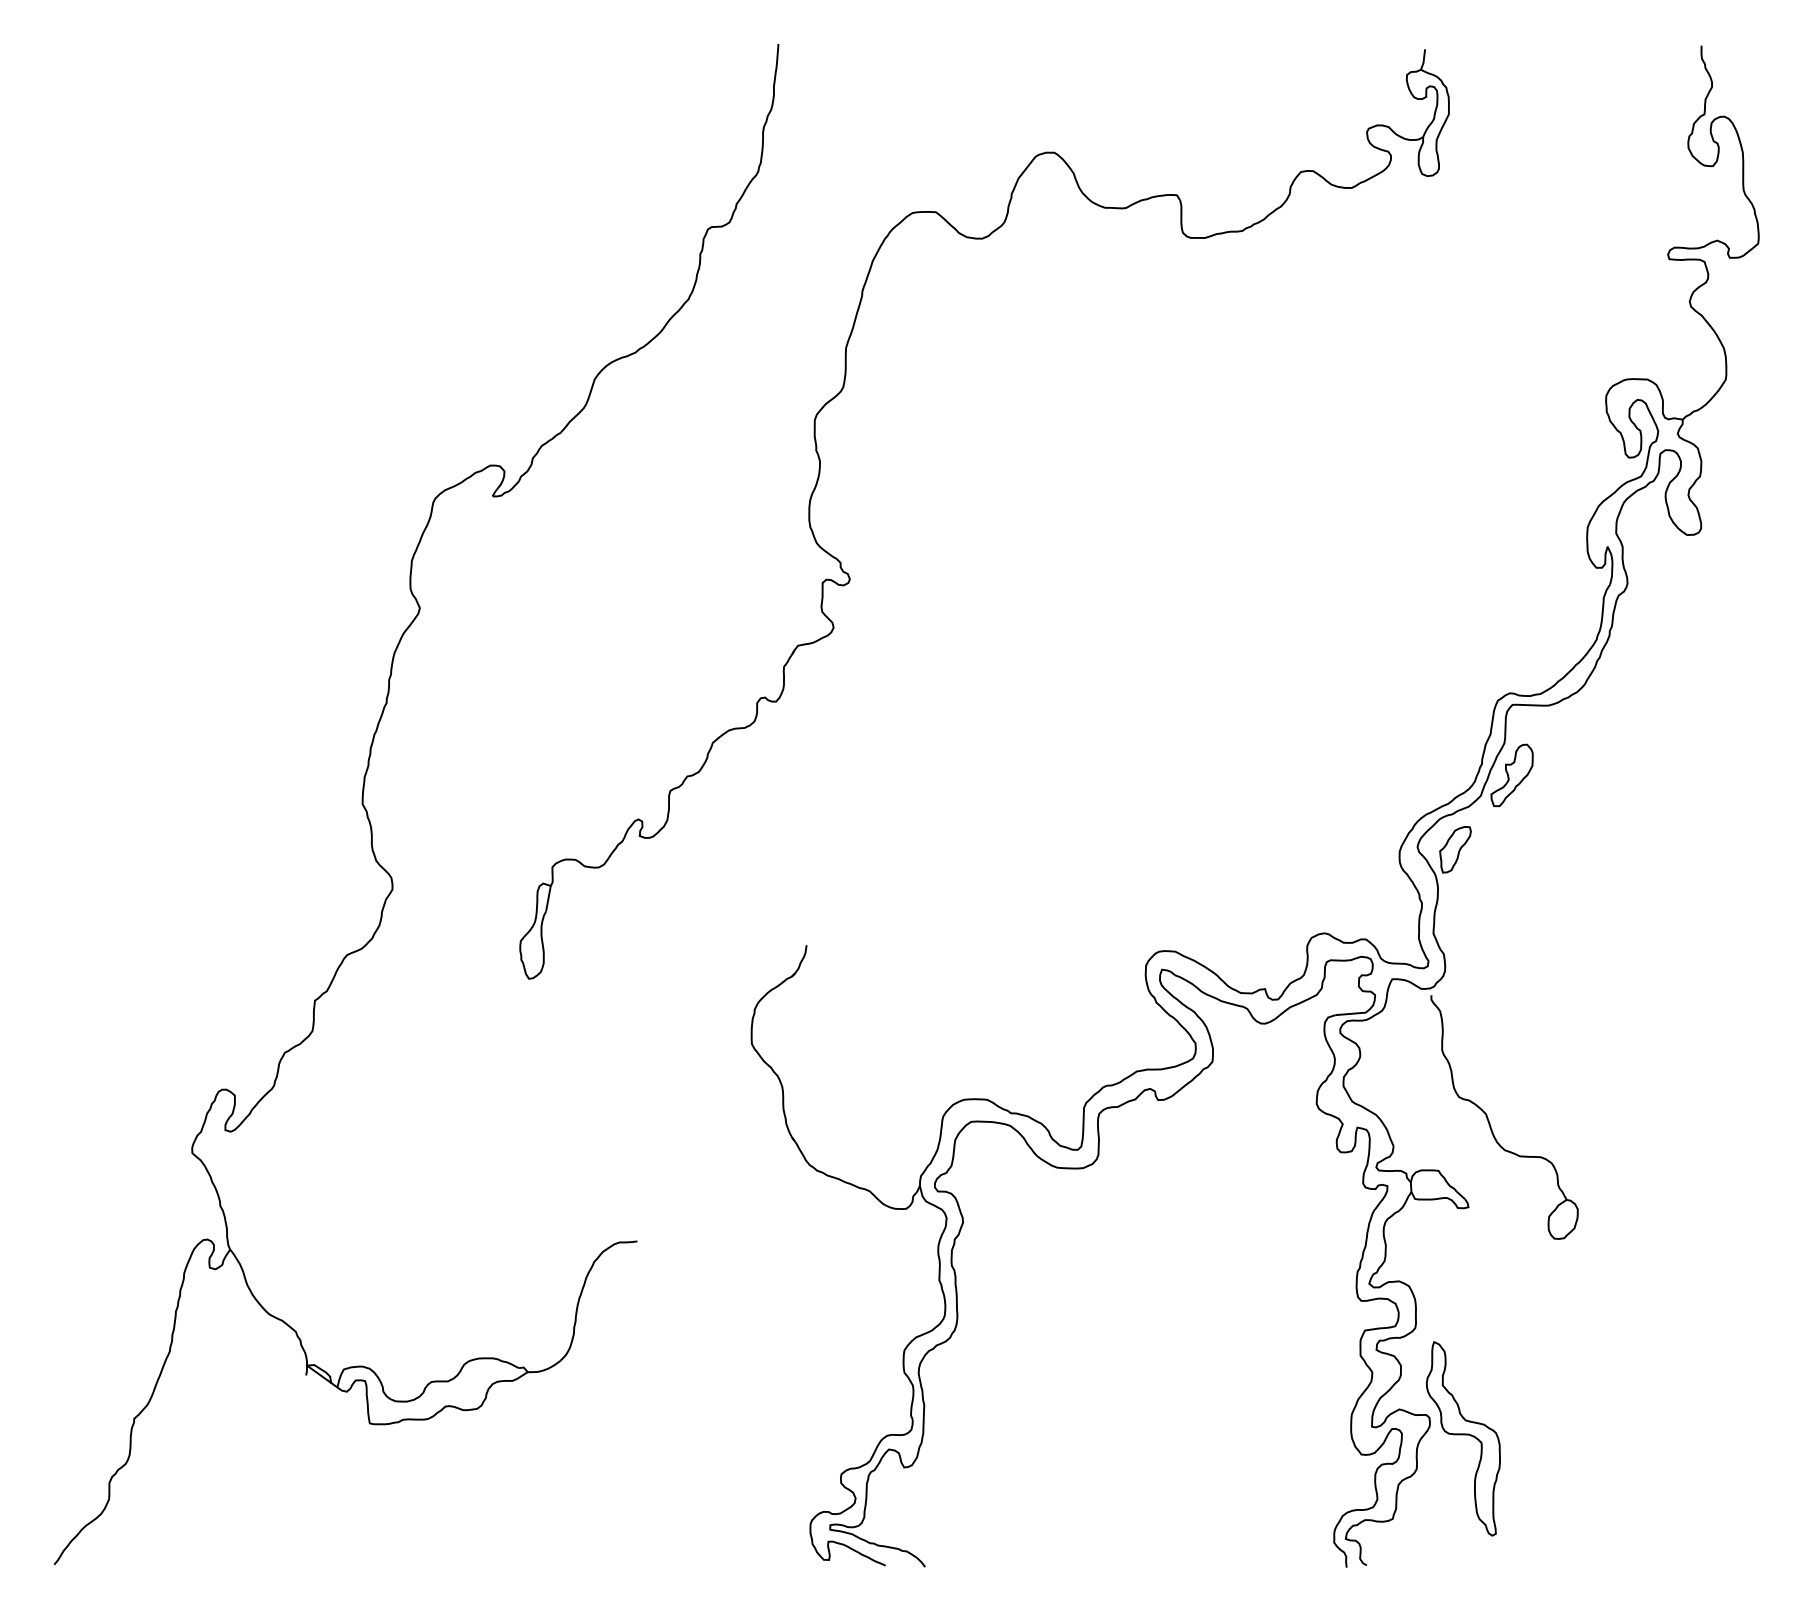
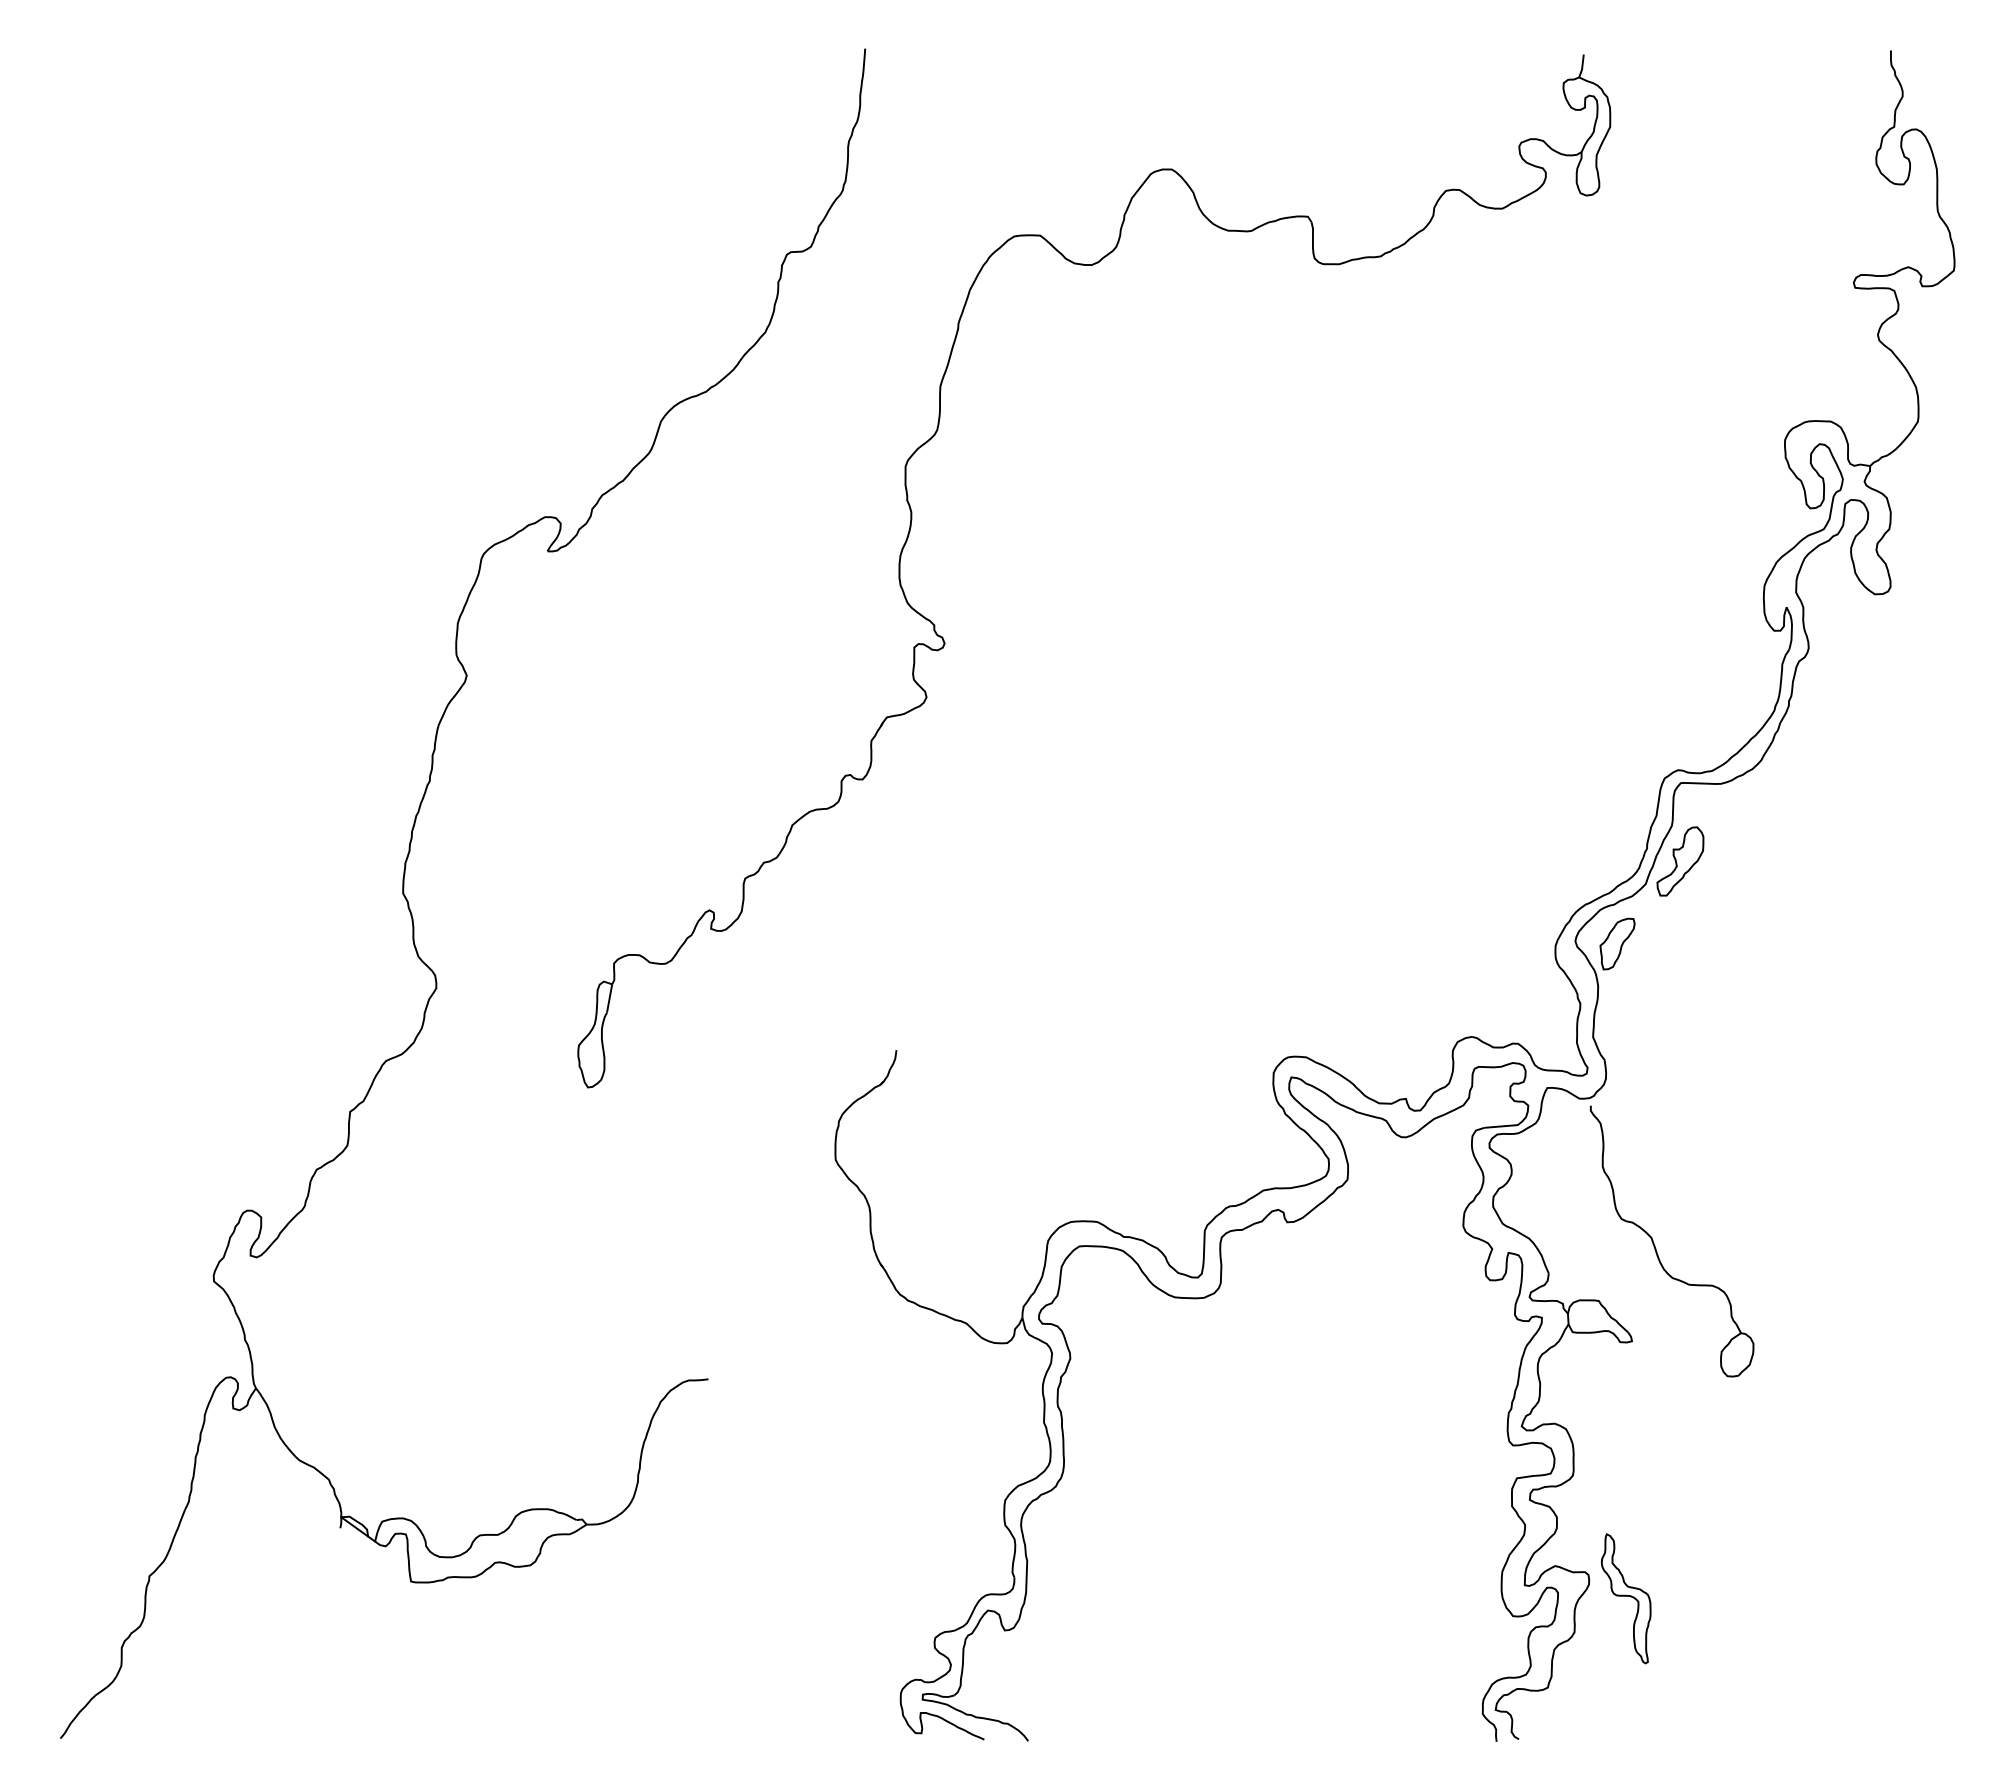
part: (1462, 1438) -> (1625, 1598), size x0.6

